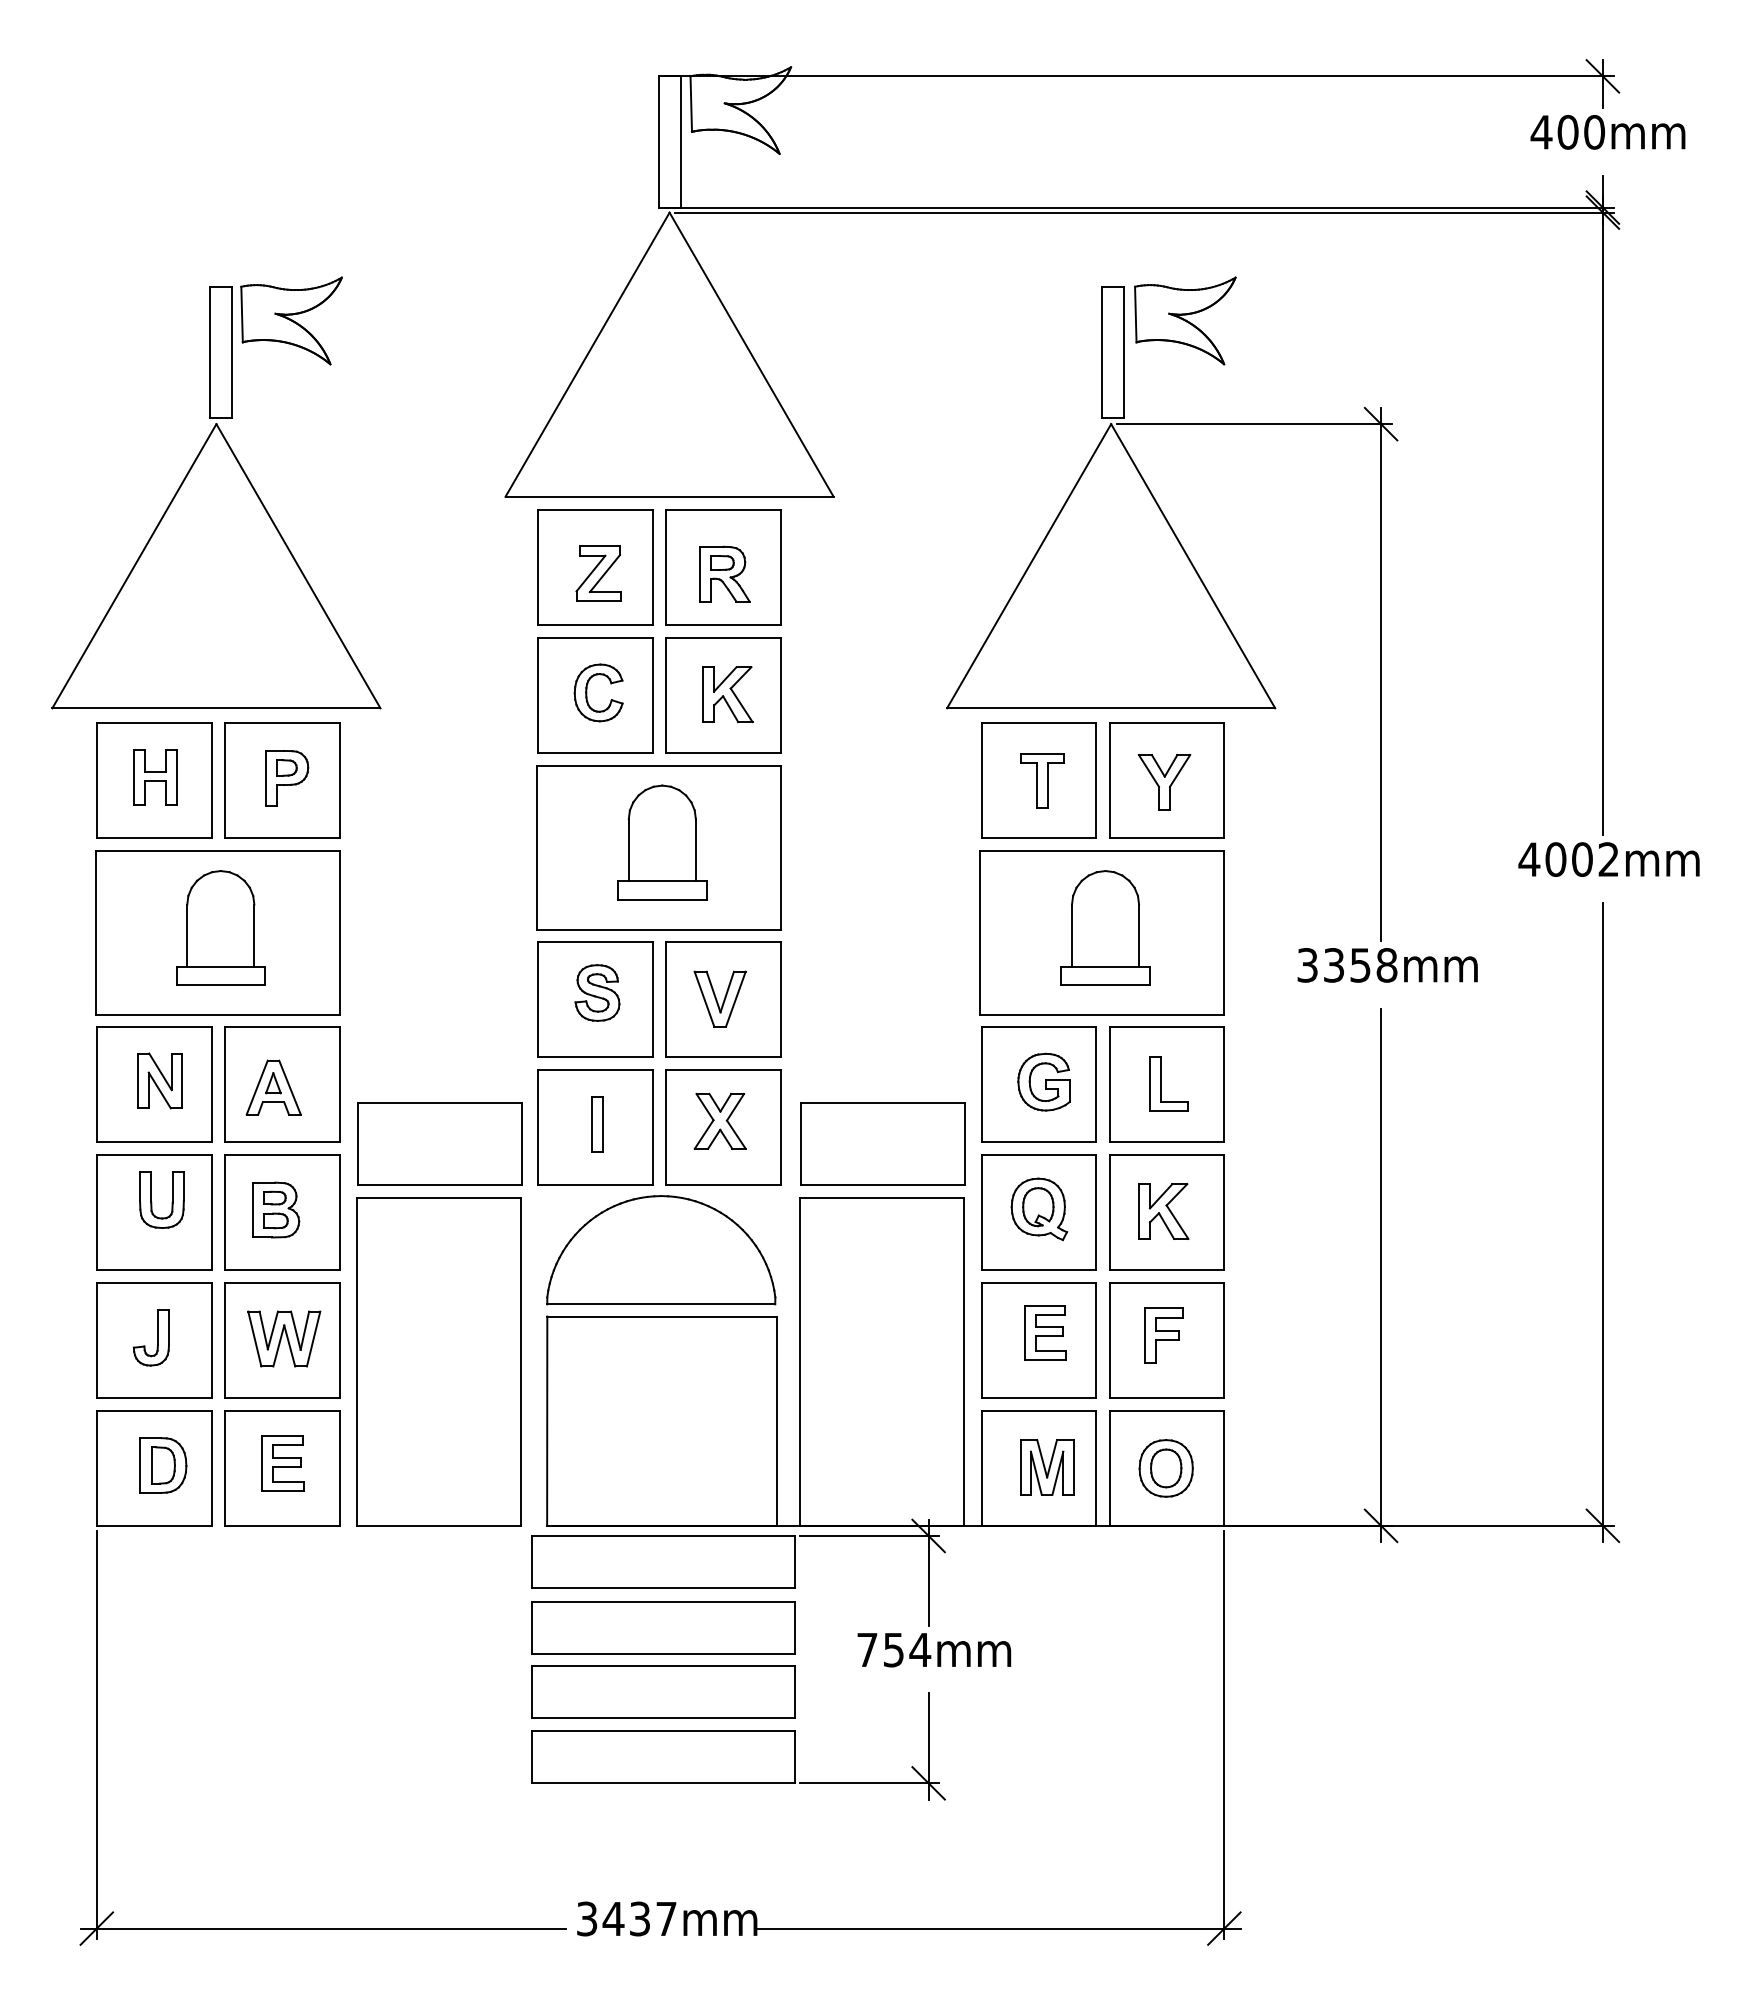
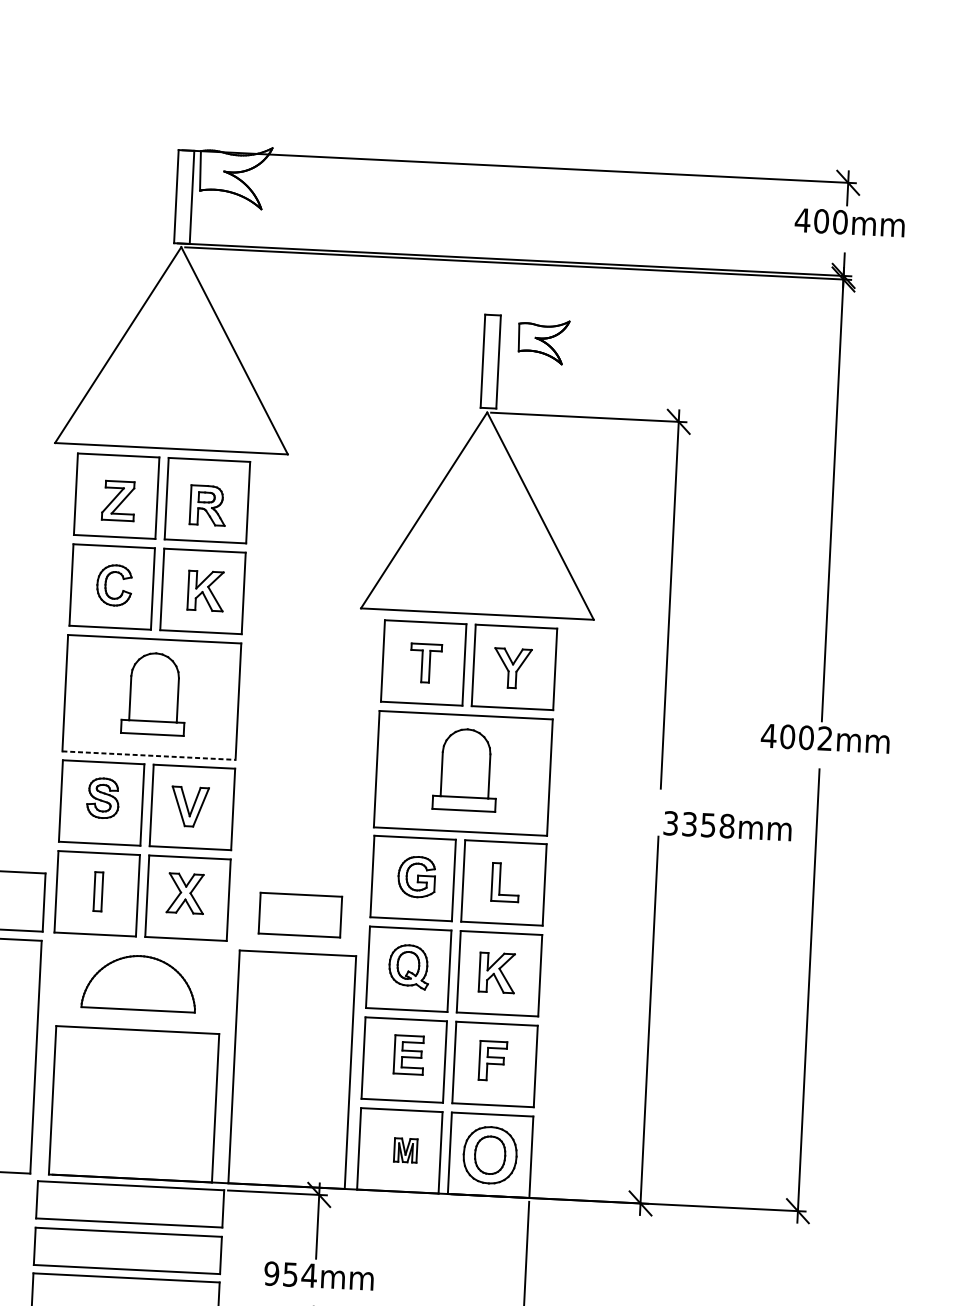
part: (1185, 320) -> (543, 341), size x0.7
line: (659, 929) -> (149, 755), solid -> dashed
text: (1387, 965) -> (727, 826), moved
part: (882, 1143) -> (300, 914), size x0.7
part: (661, 1250) -> (139, 983), size x0.7
part: (1047, 1467) -> (405, 1150), size x0.6
part: (1165, 1468) -> (489, 1155), size x1.4
text: (867, 1649) -> (271, 1273), 754mm -> 954mm

